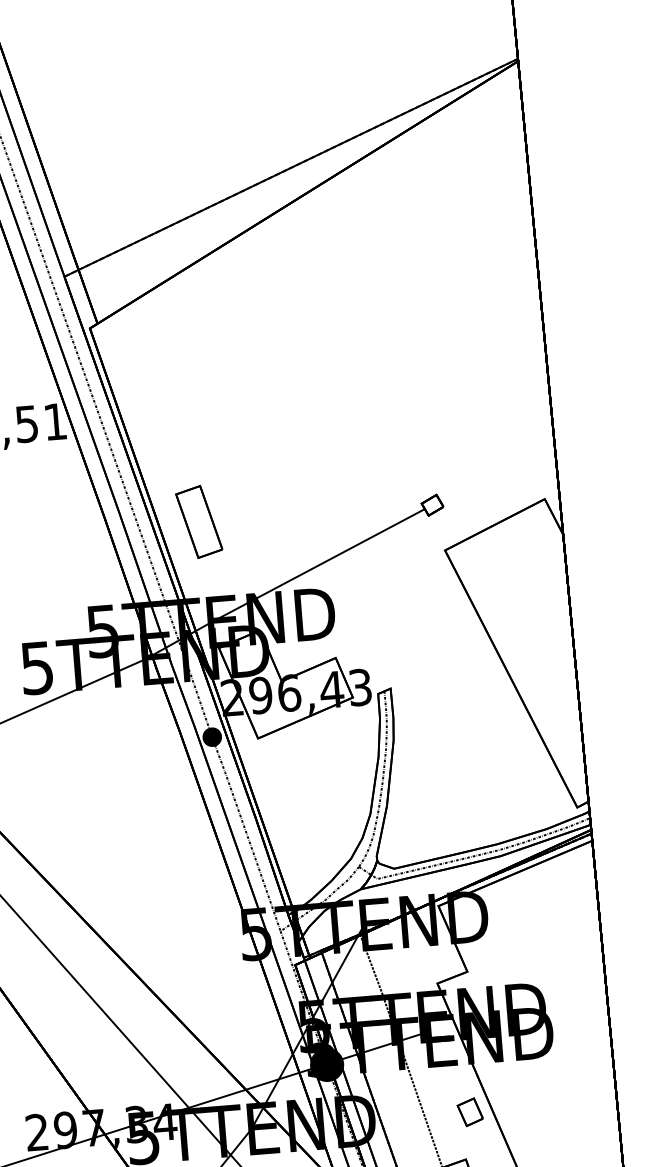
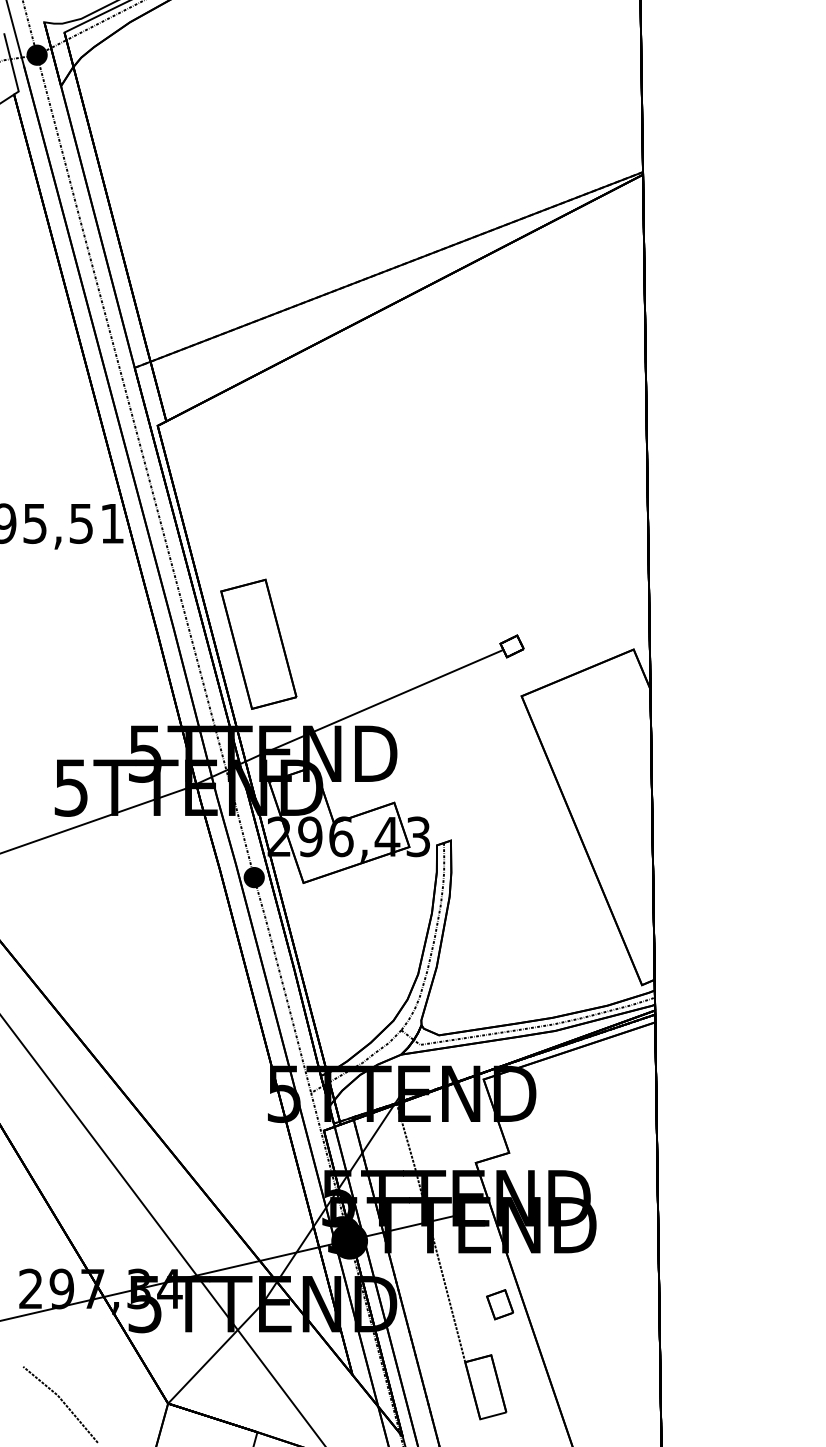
part: (198, 521) -> (258, 643), size x1.67

